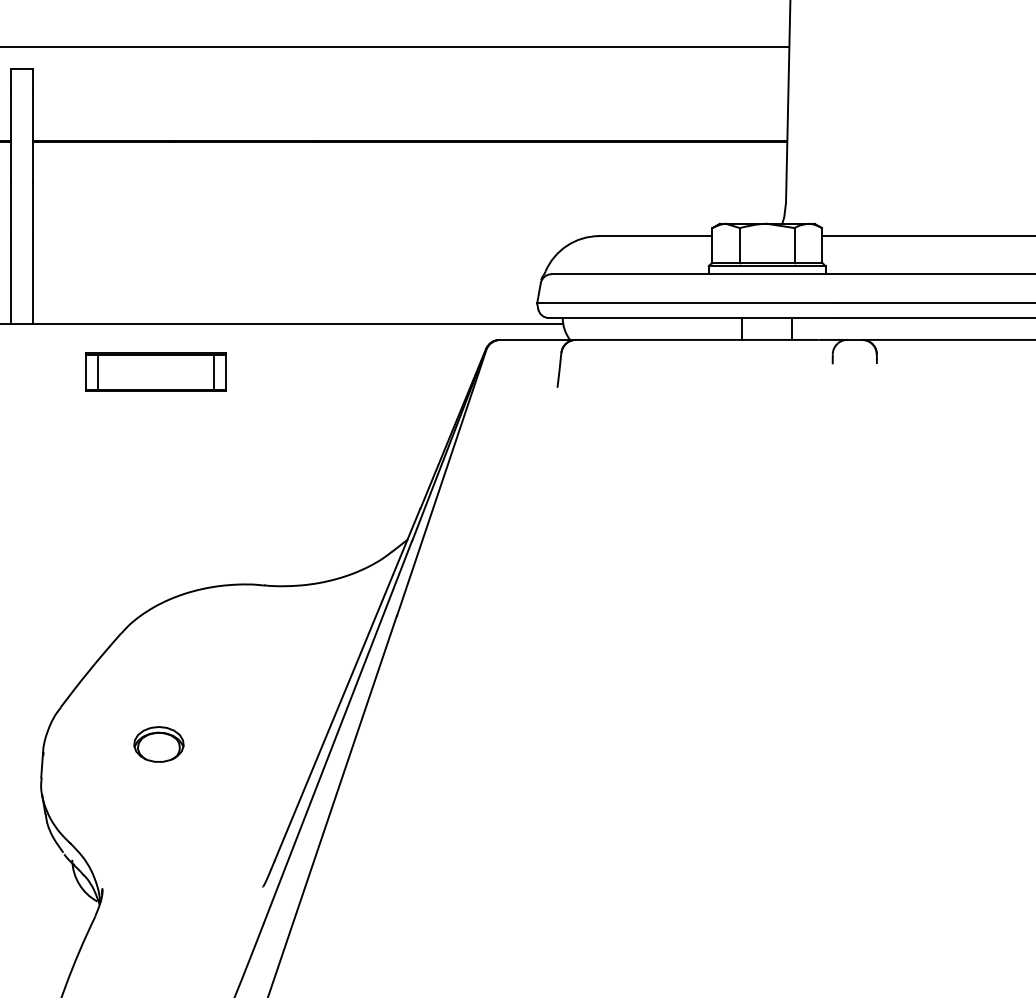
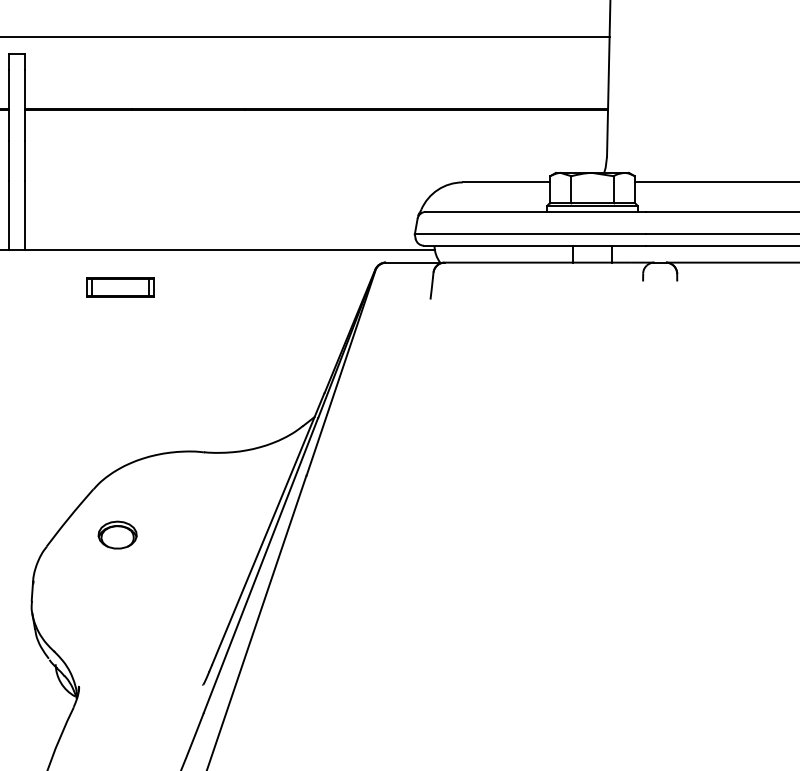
part: (156, 372) -> (120, 287), size x0.62
part: (158, 743) -> (117, 534), moved

